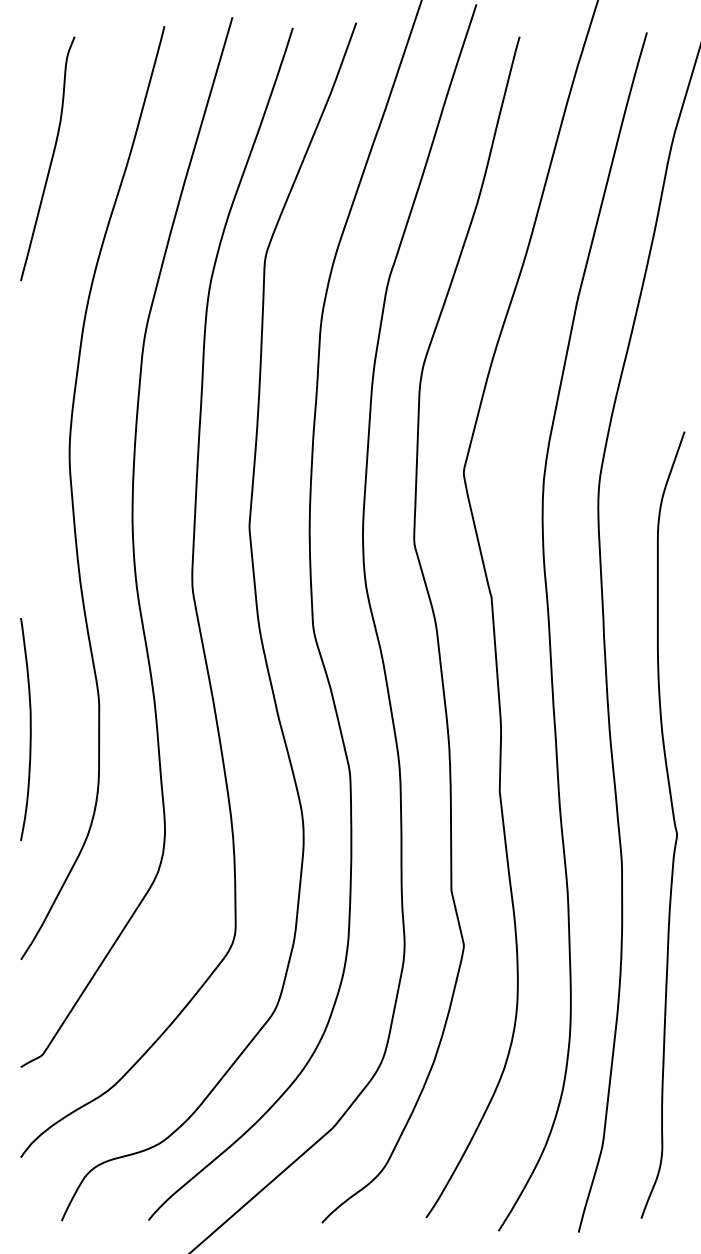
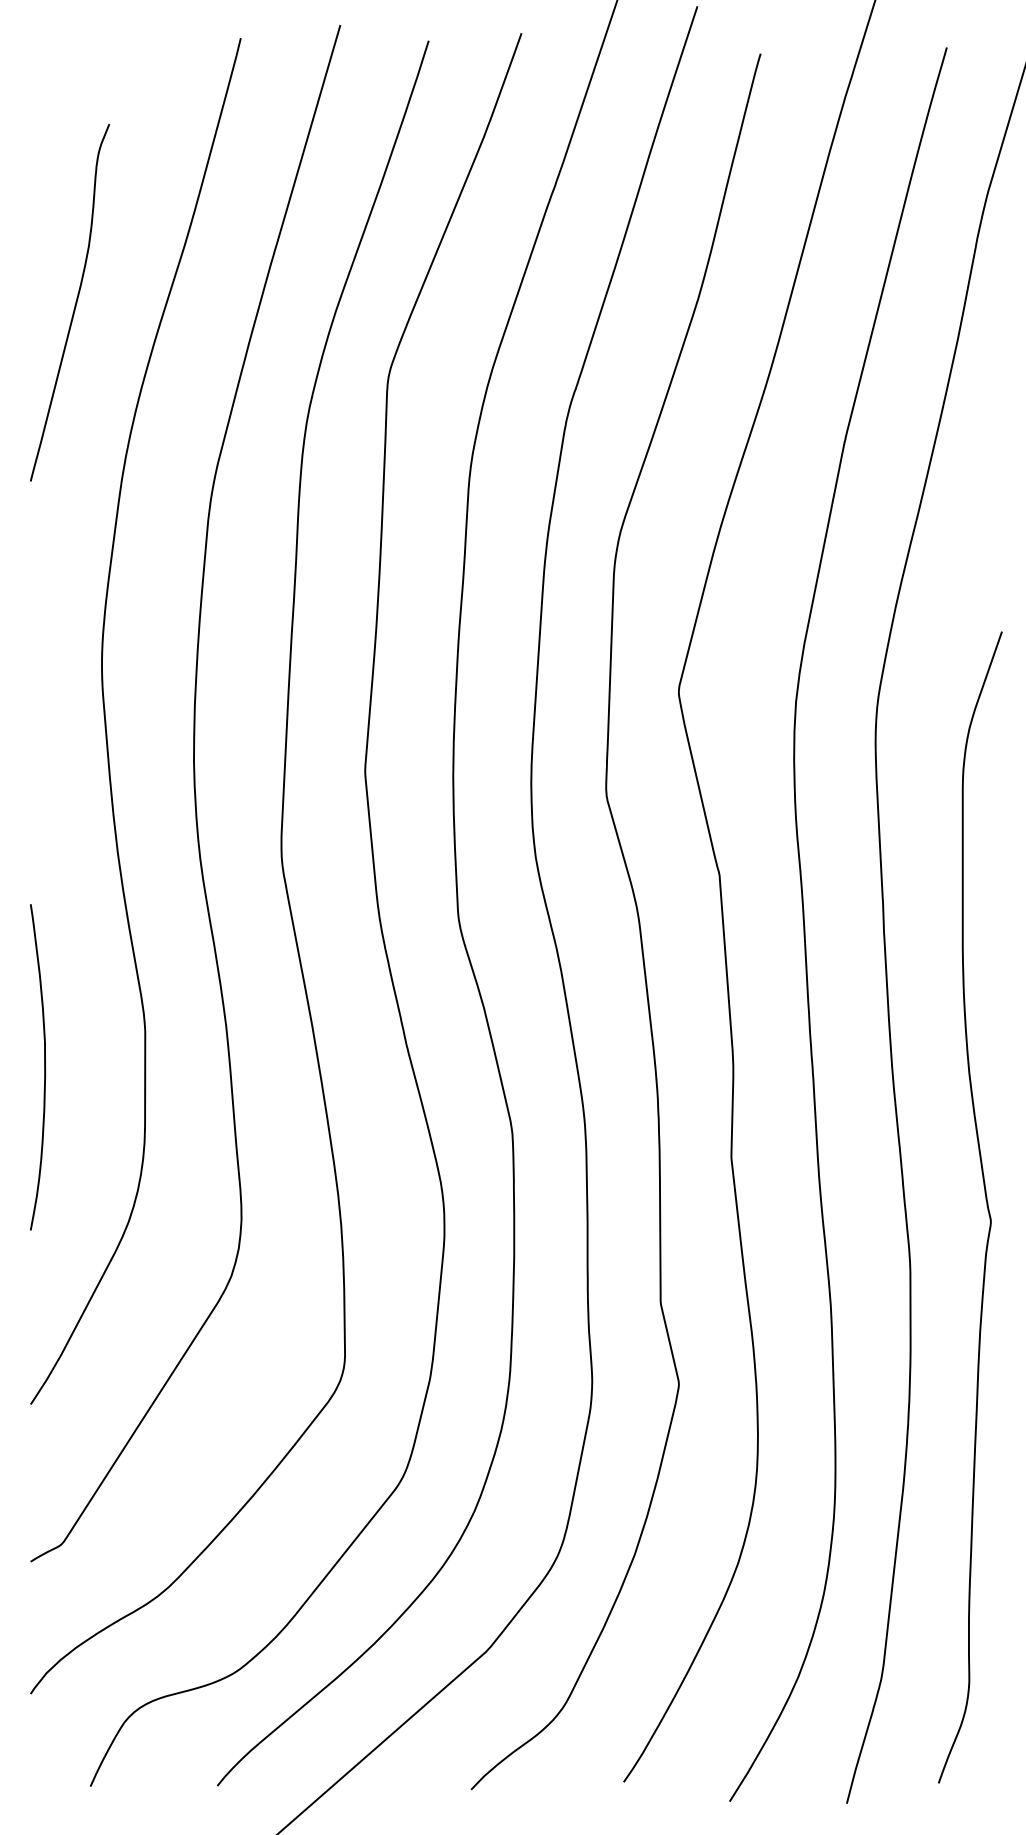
curve: (50, 160) -> (73, 305), moved

